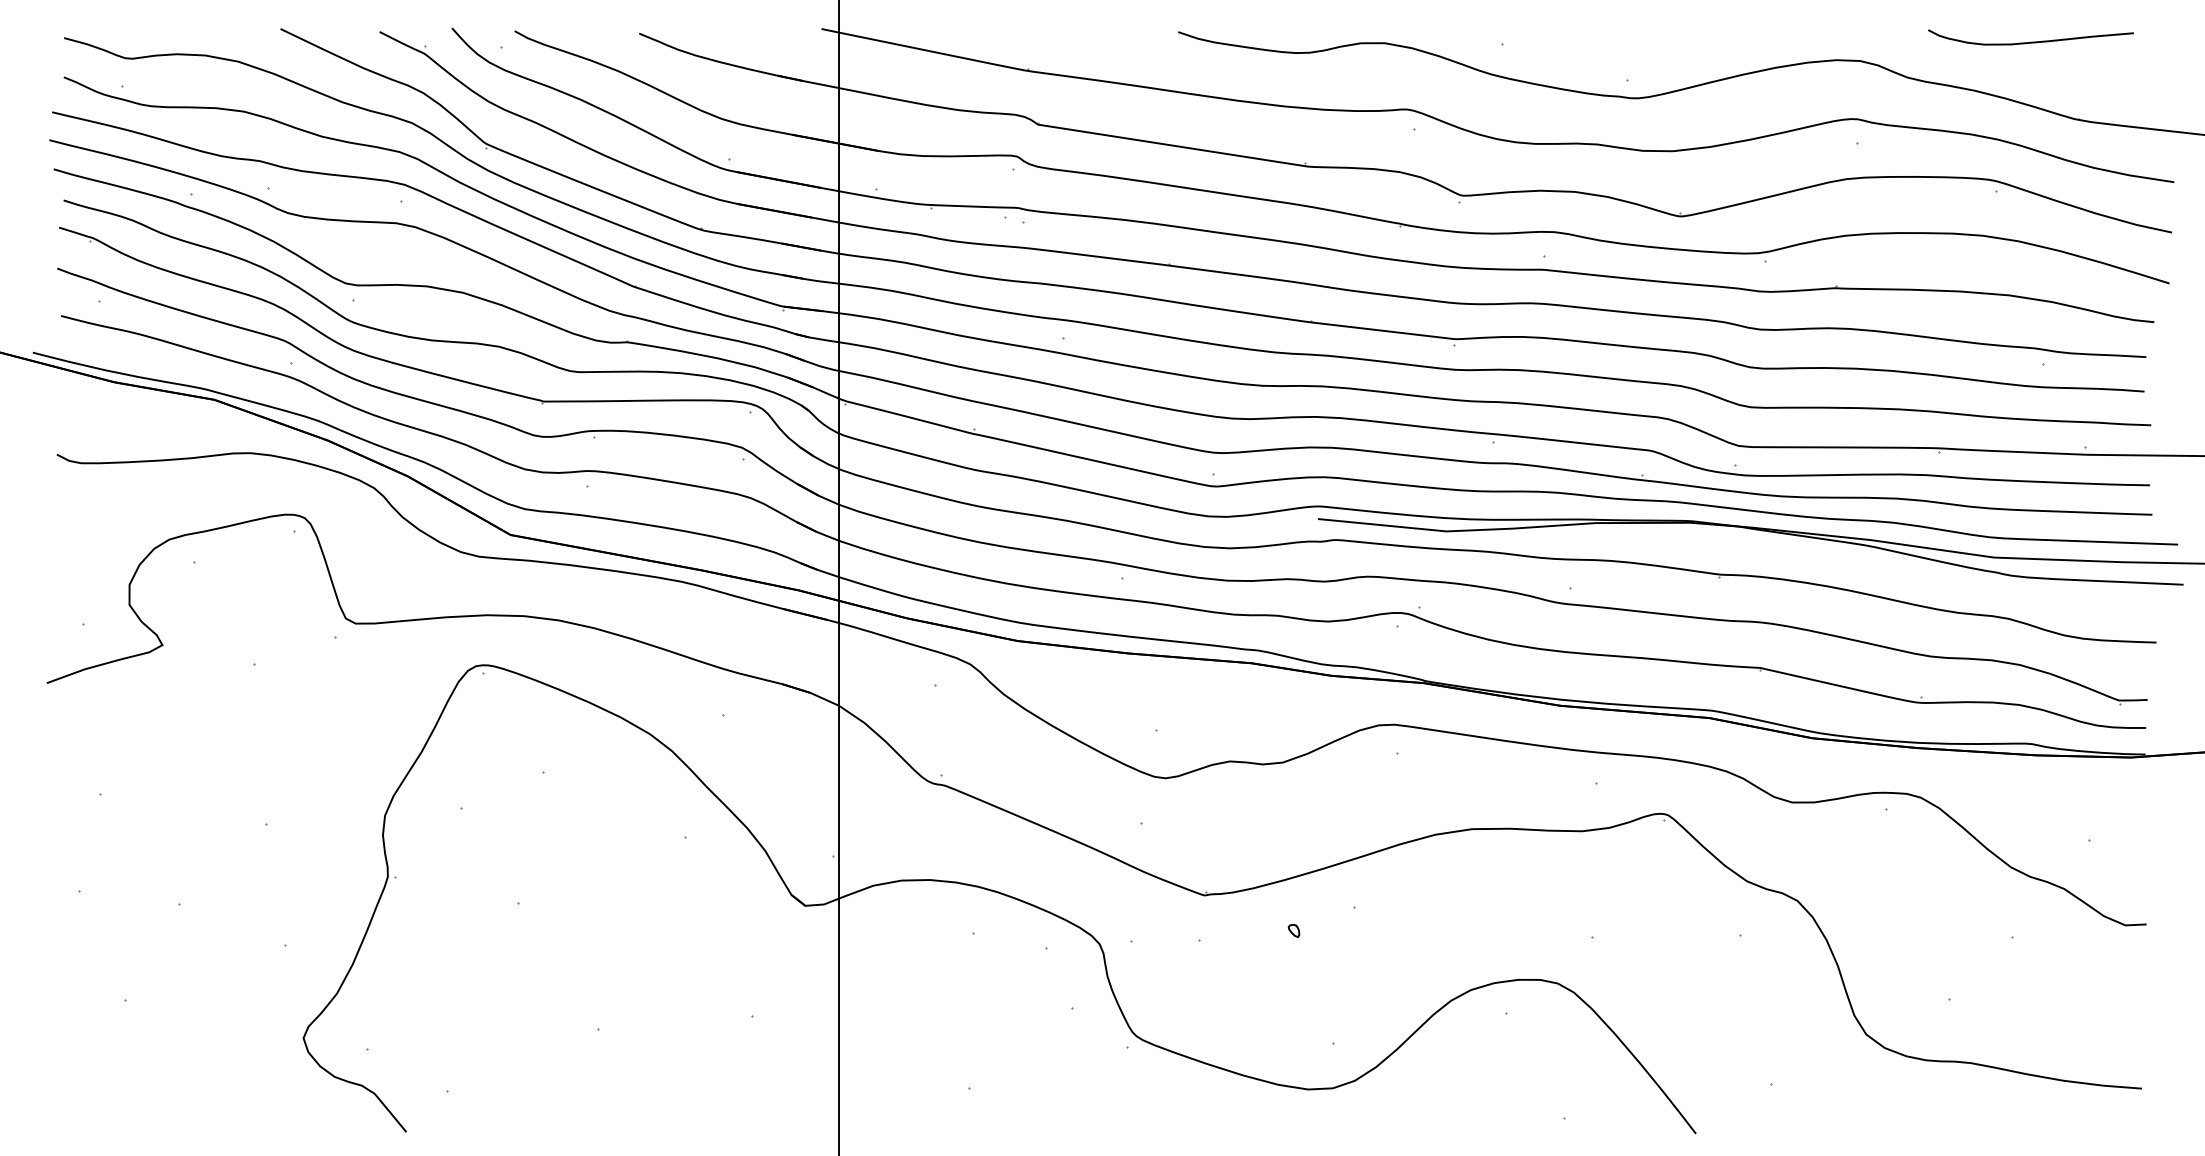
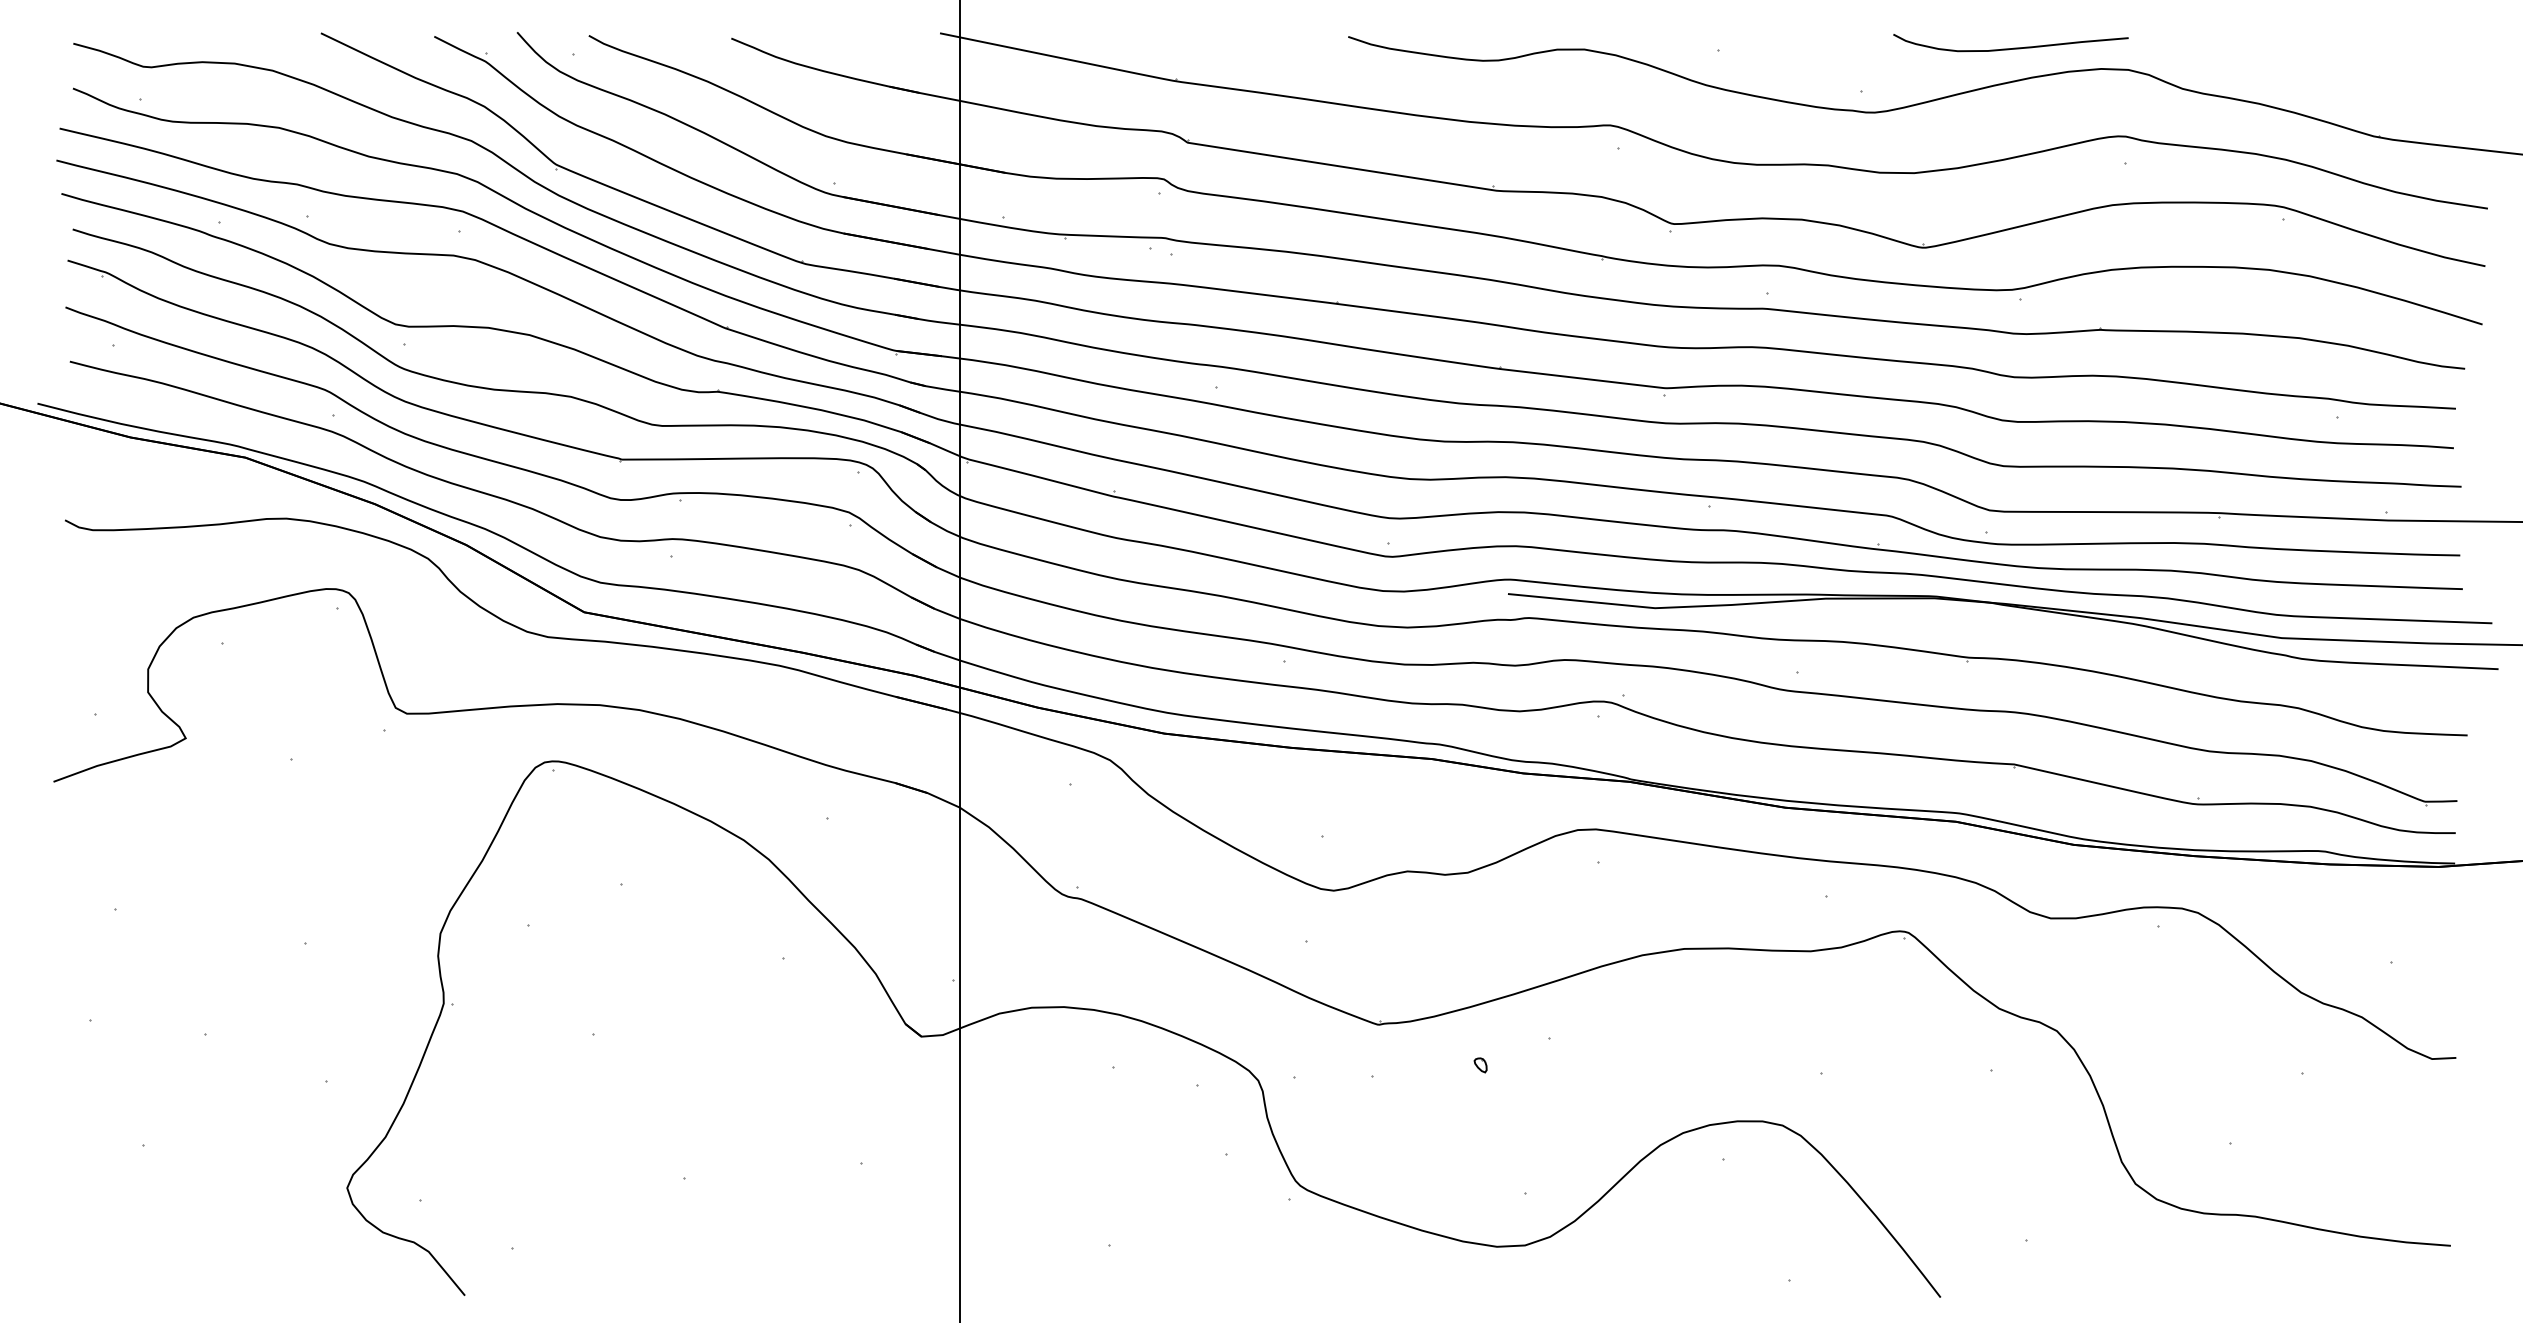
curve: (2033, 41) -> (2013, 47), moved

